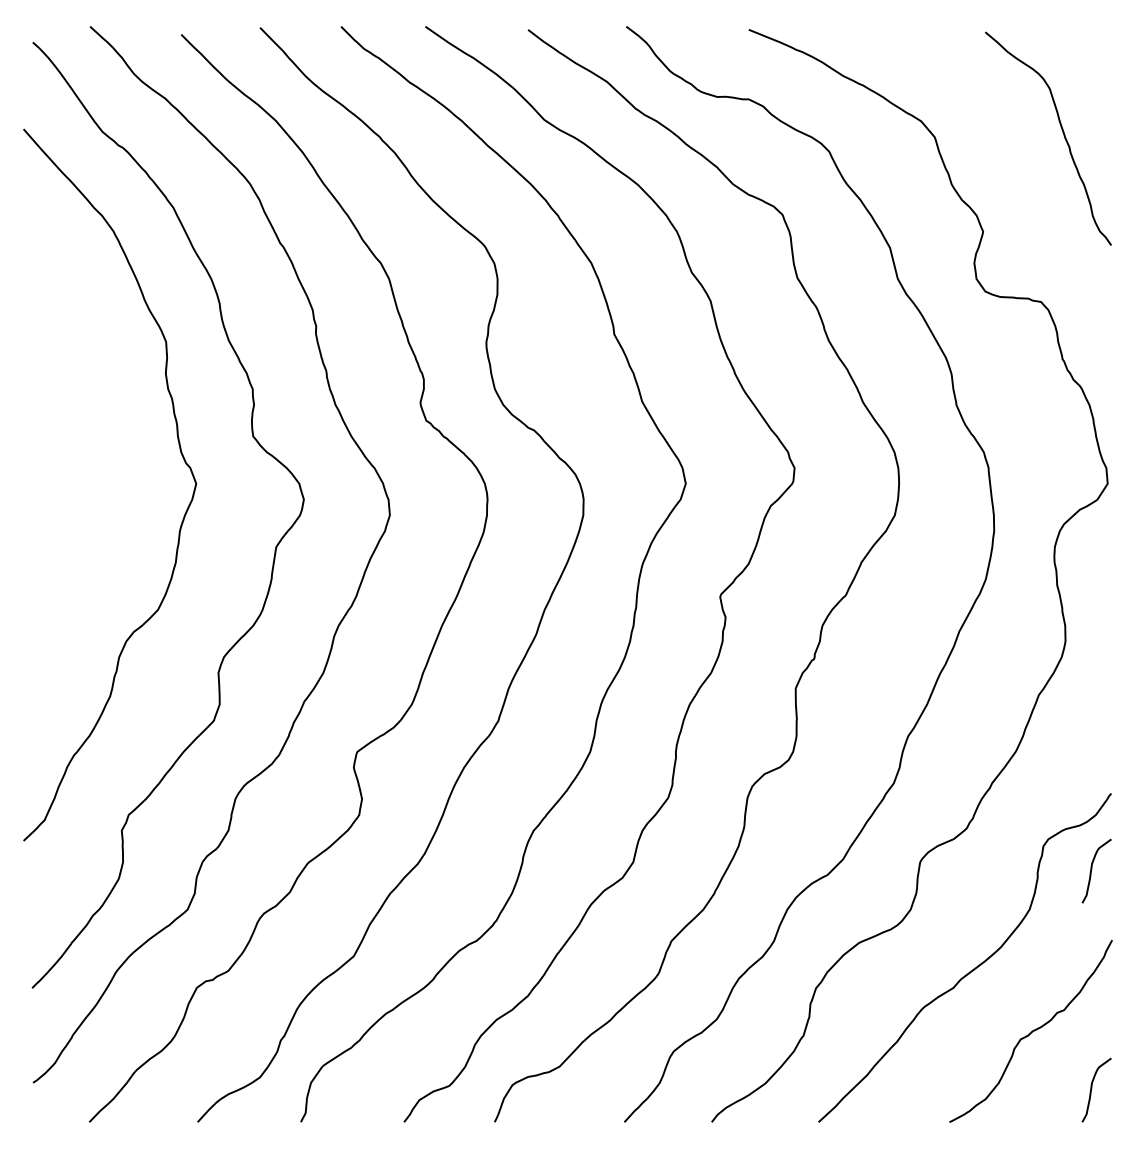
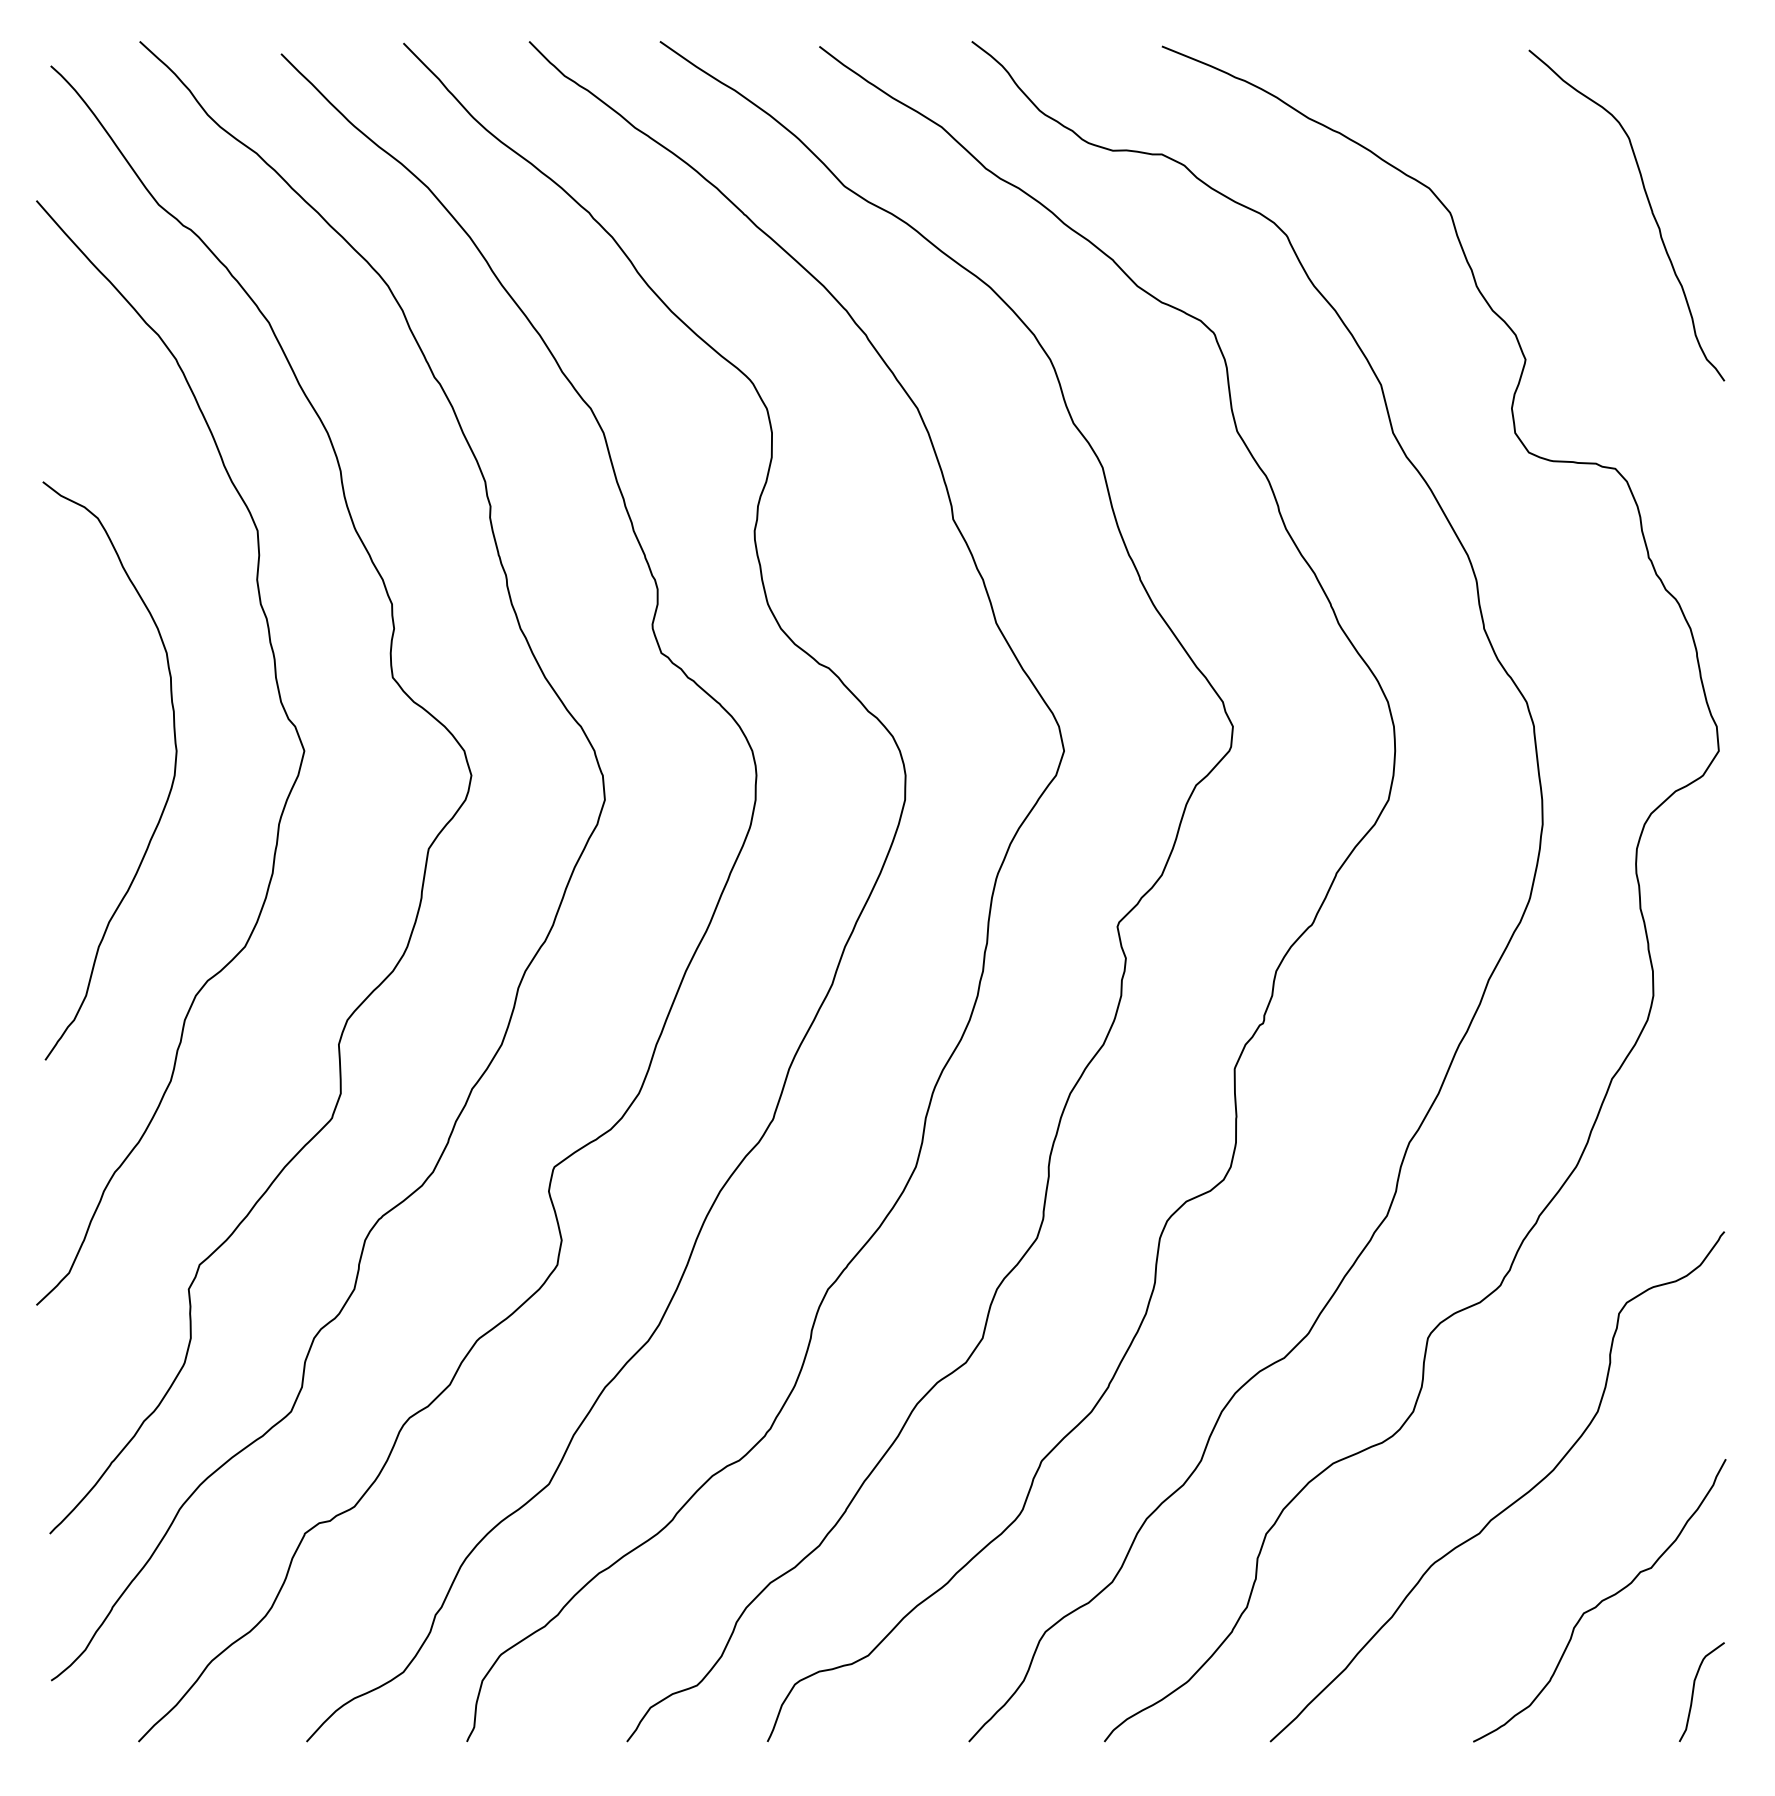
curve: (108, 510) -> (168, 792), added
curve: (1092, 869) -> (1695, 1349), removed

